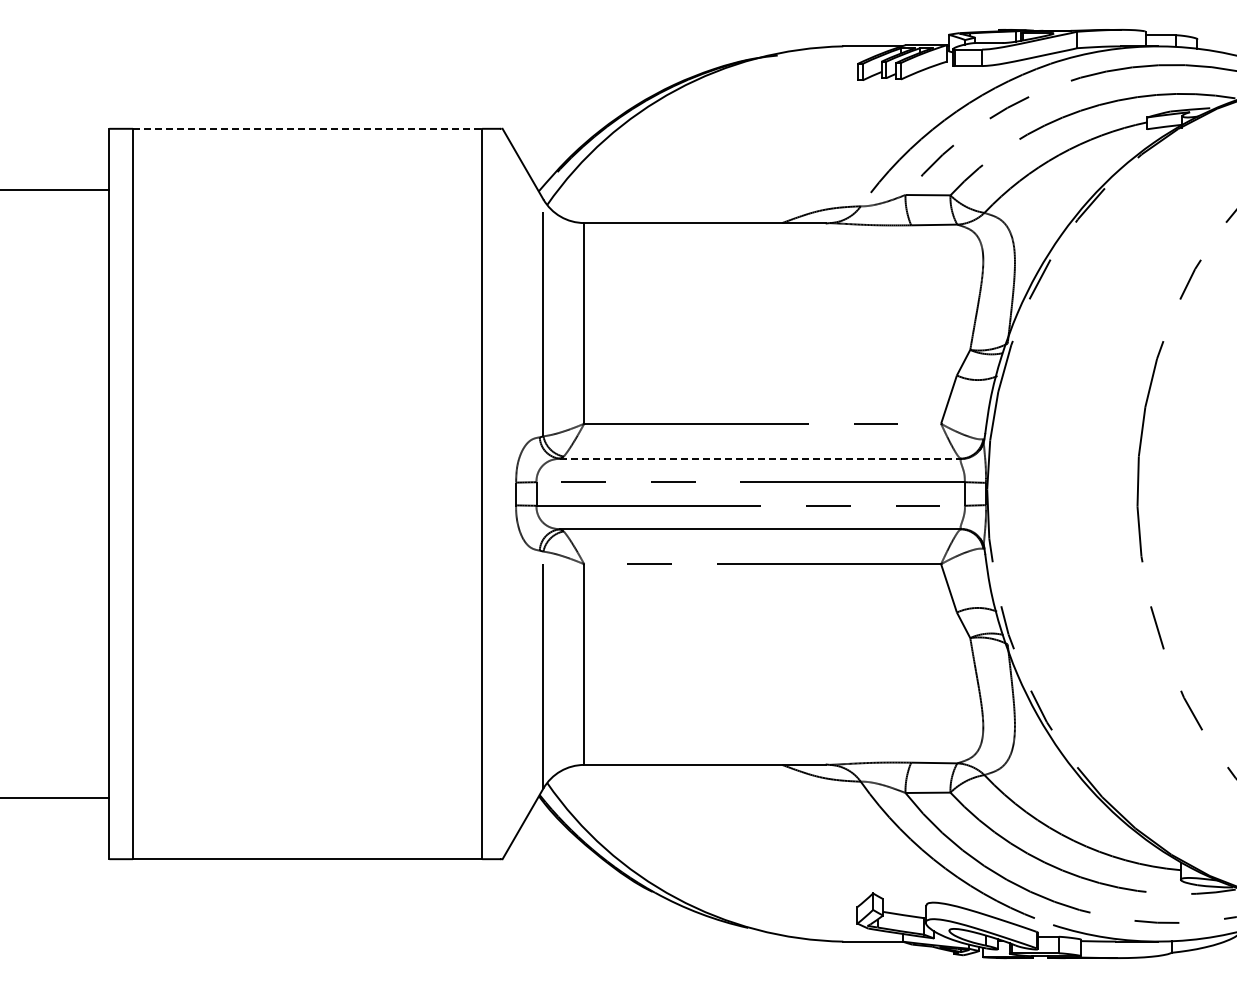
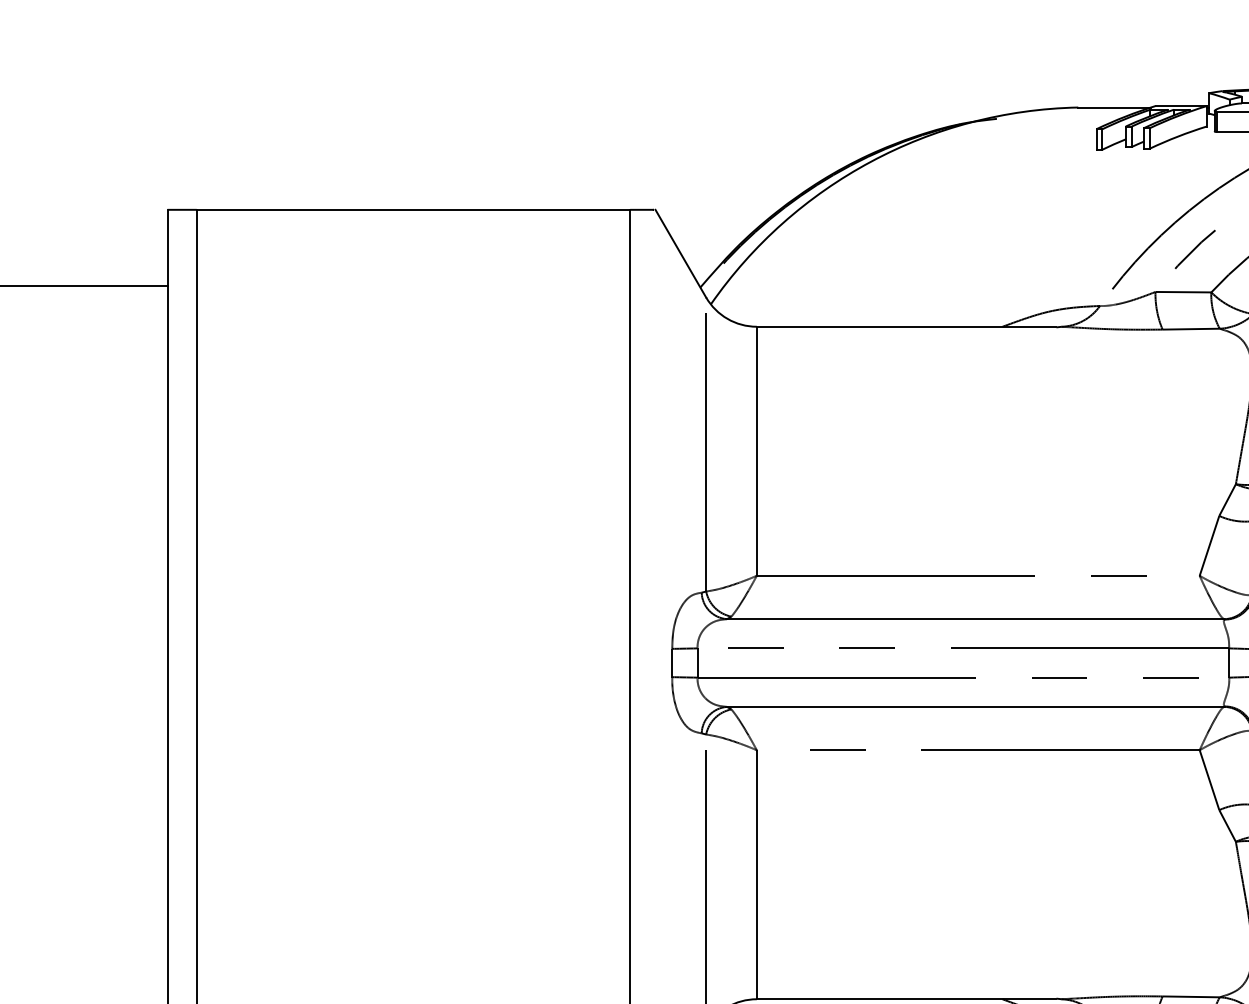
line: (307, 128) -> (413, 209), dashed -> solid
line: (760, 458) -> (975, 618), dashed -> solid

